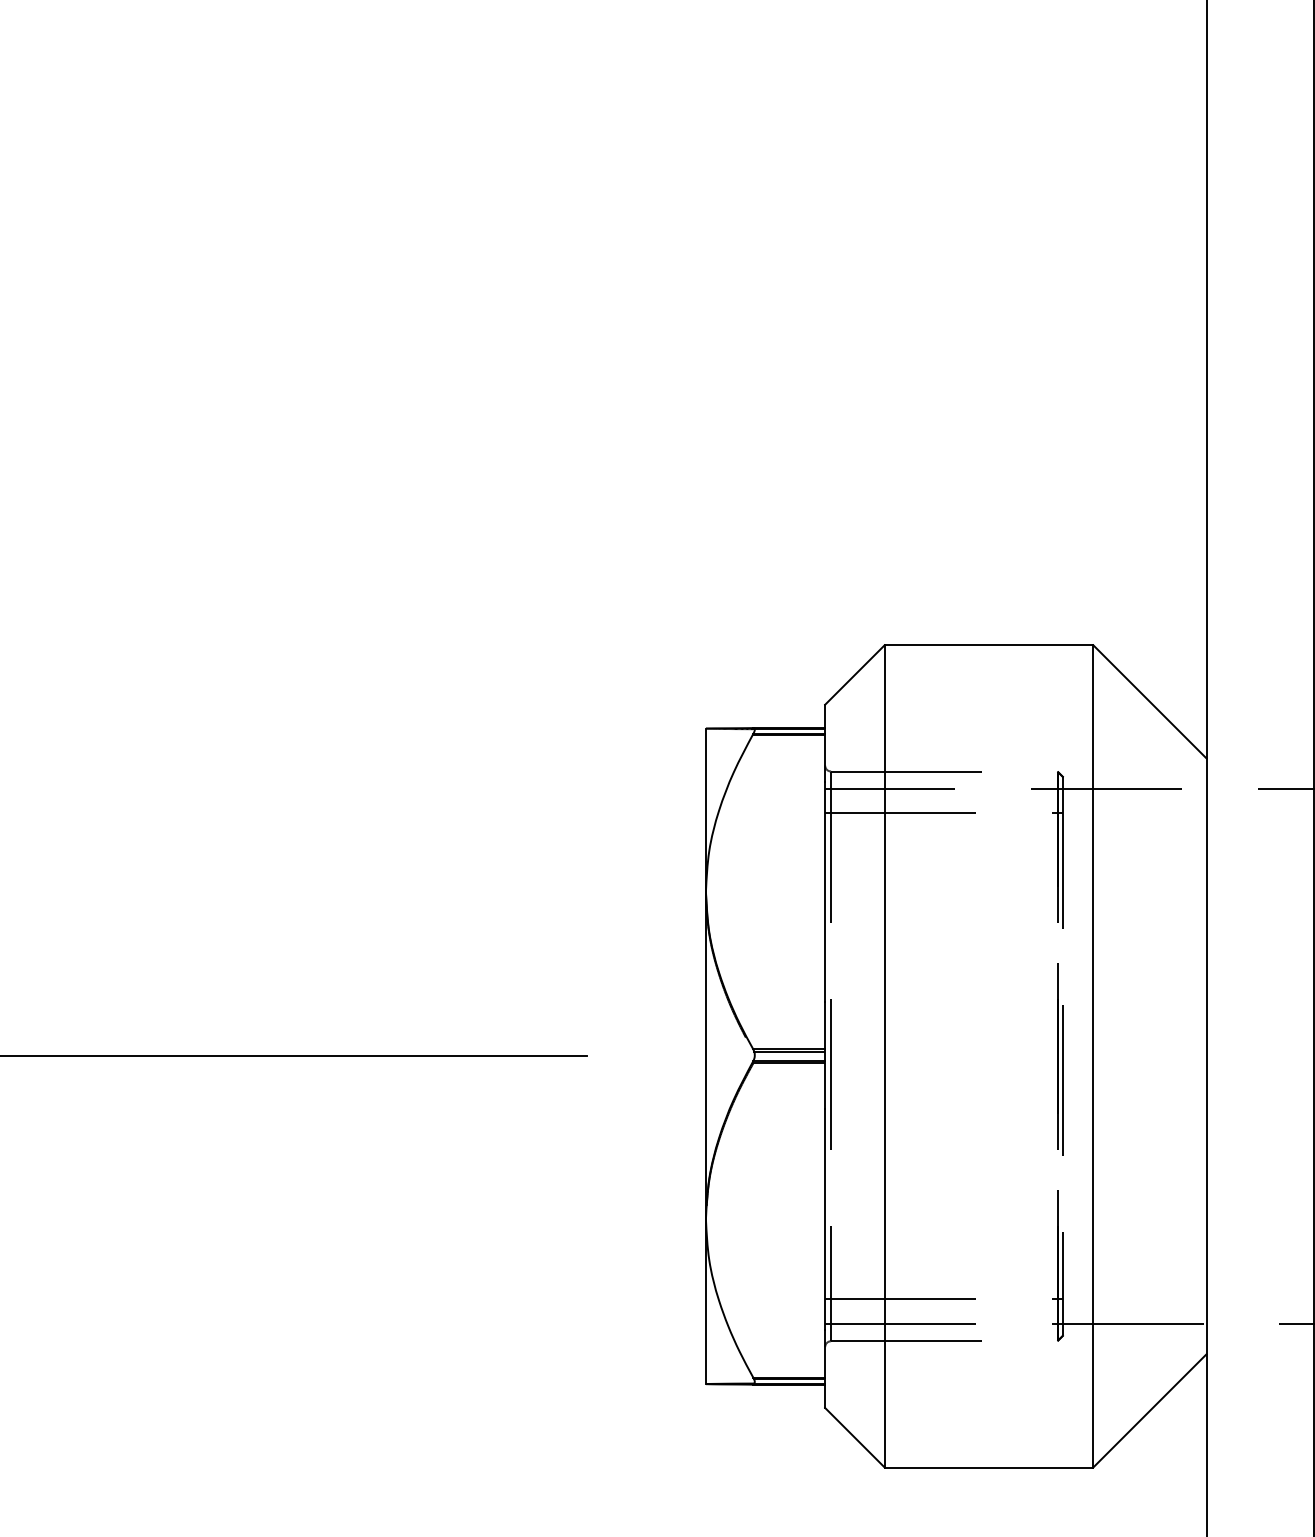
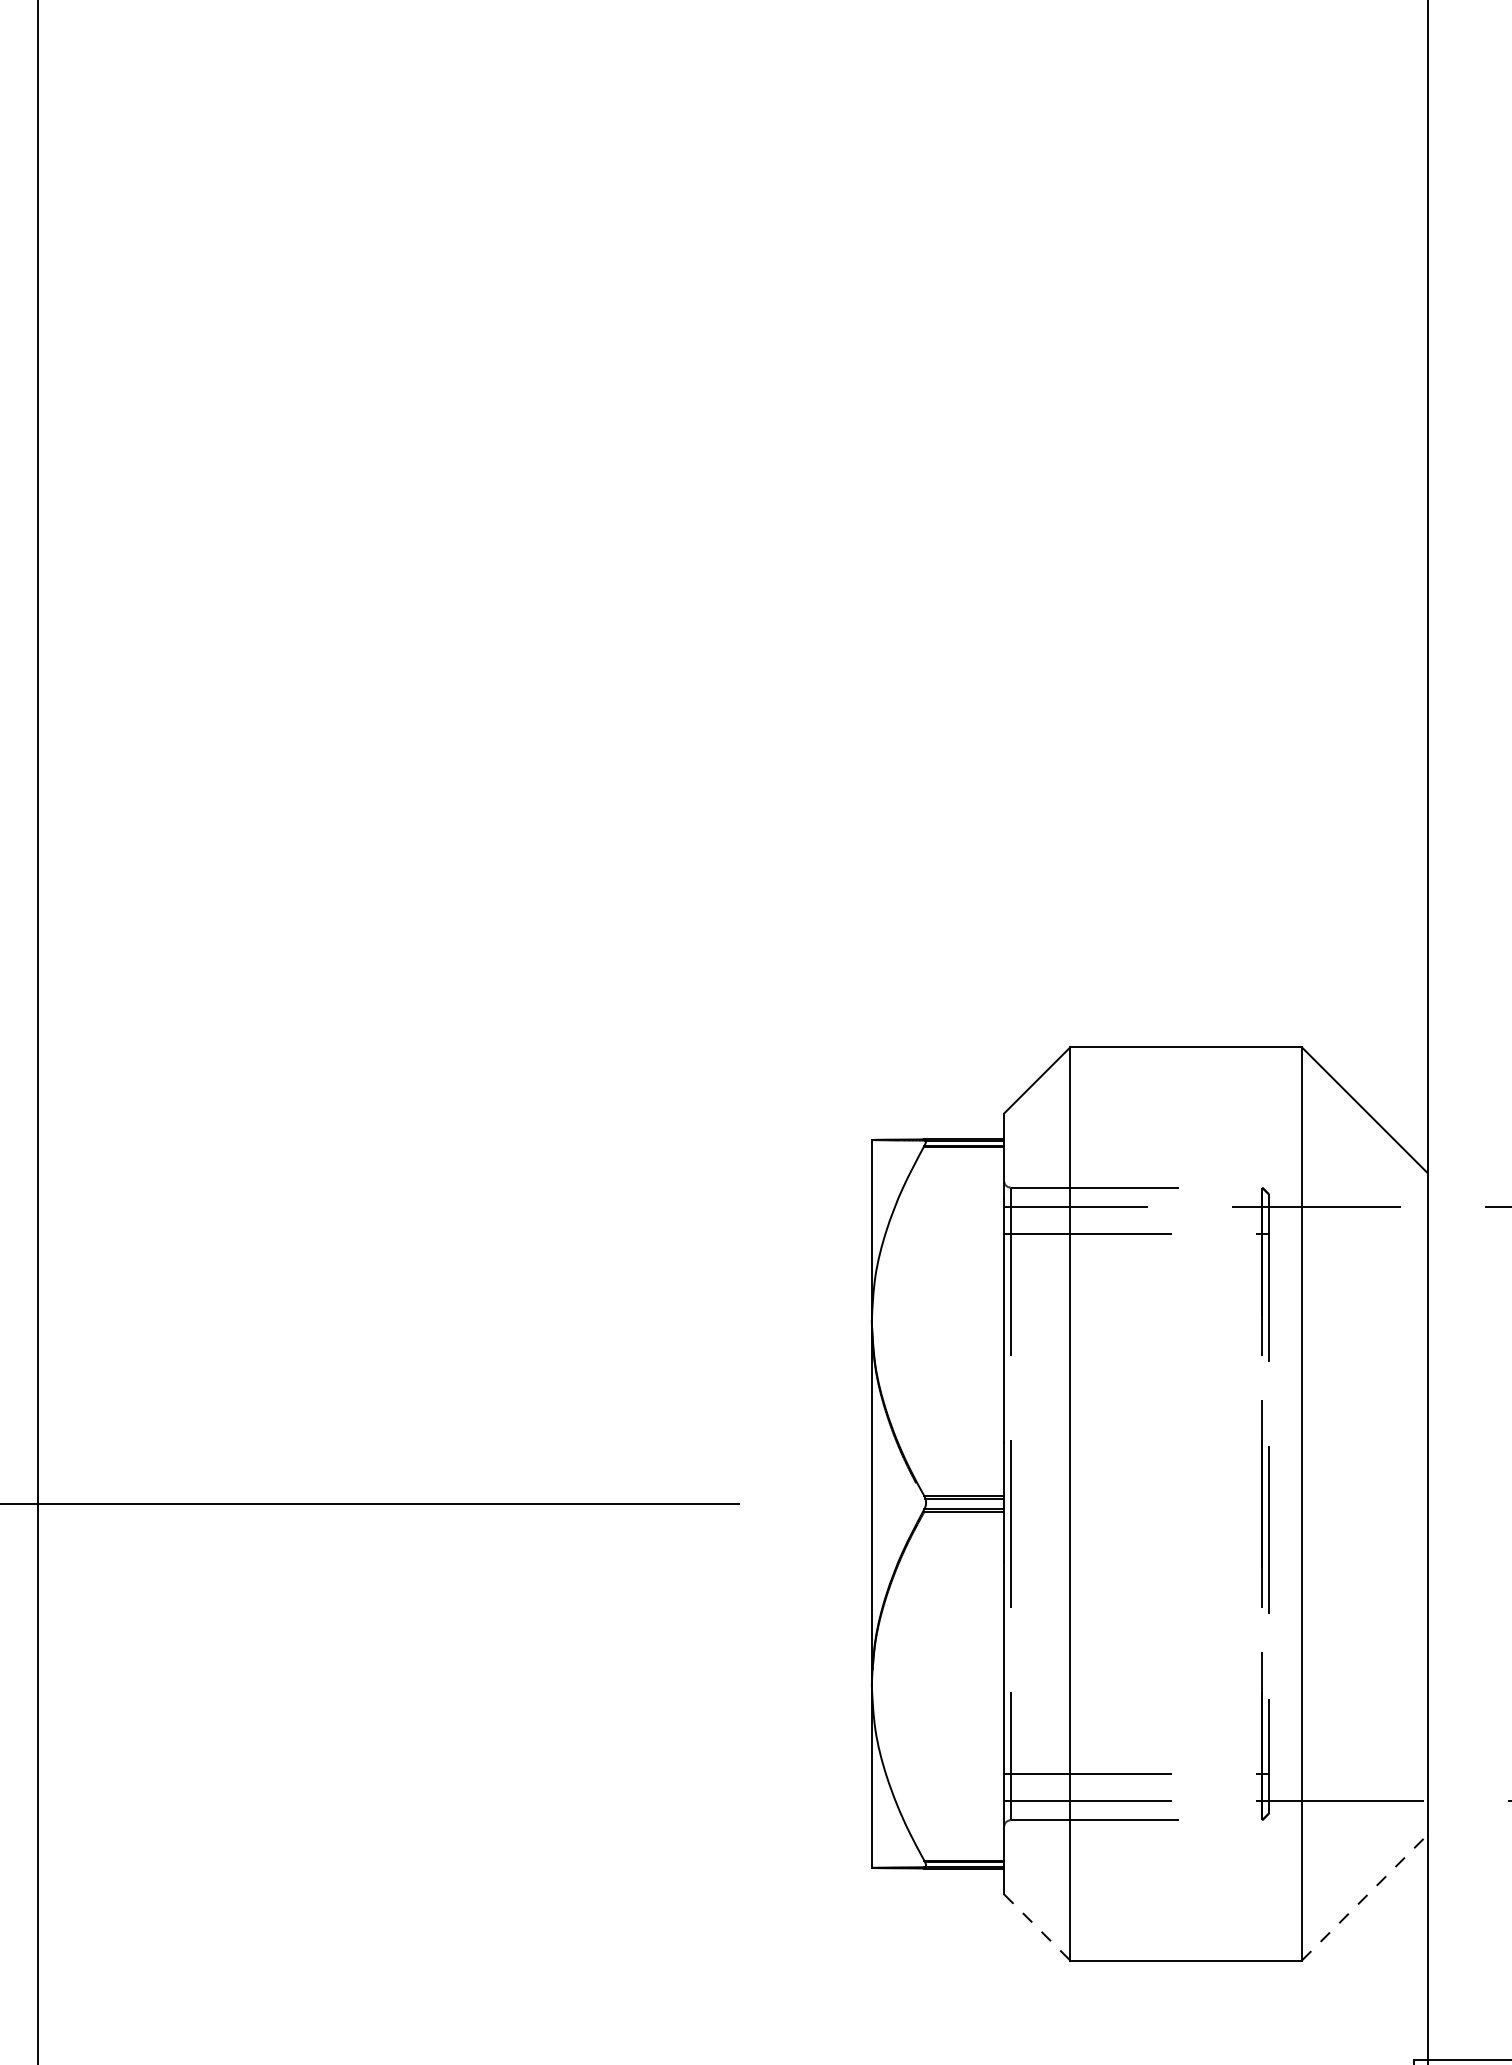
line: (1149, 1410) -> (1364, 1897), solid -> dashed
line: (855, 1437) -> (1037, 1927), solid -> dashed

